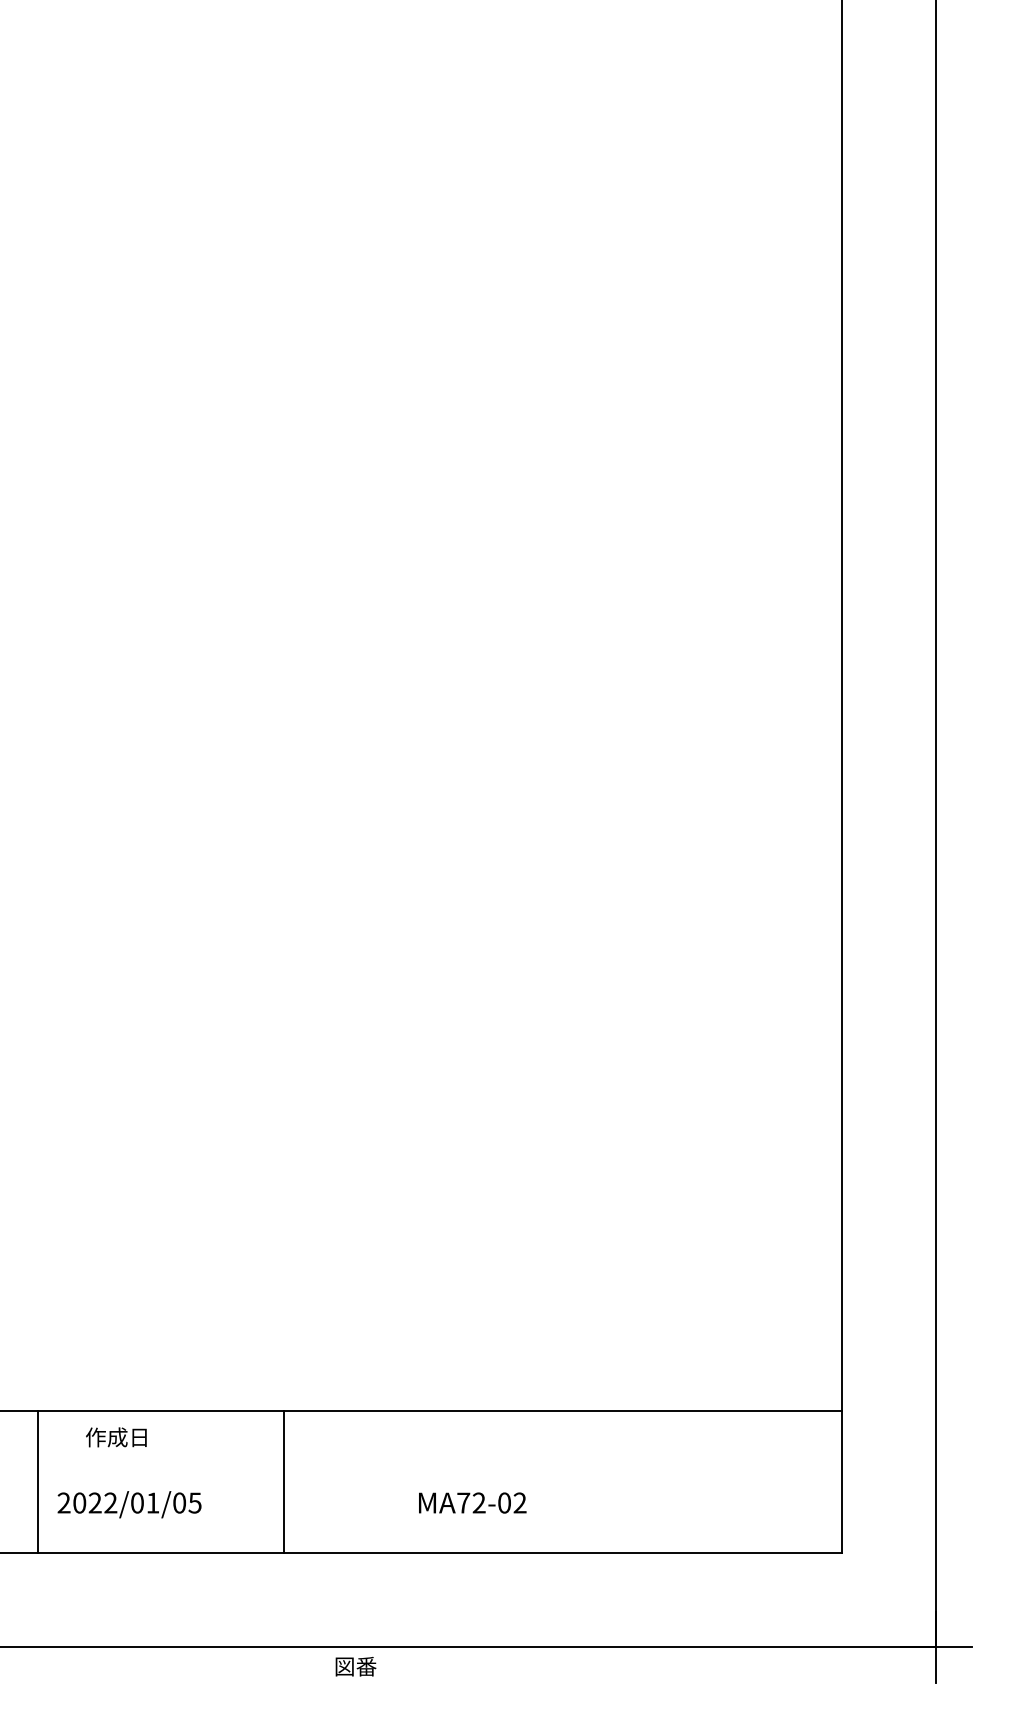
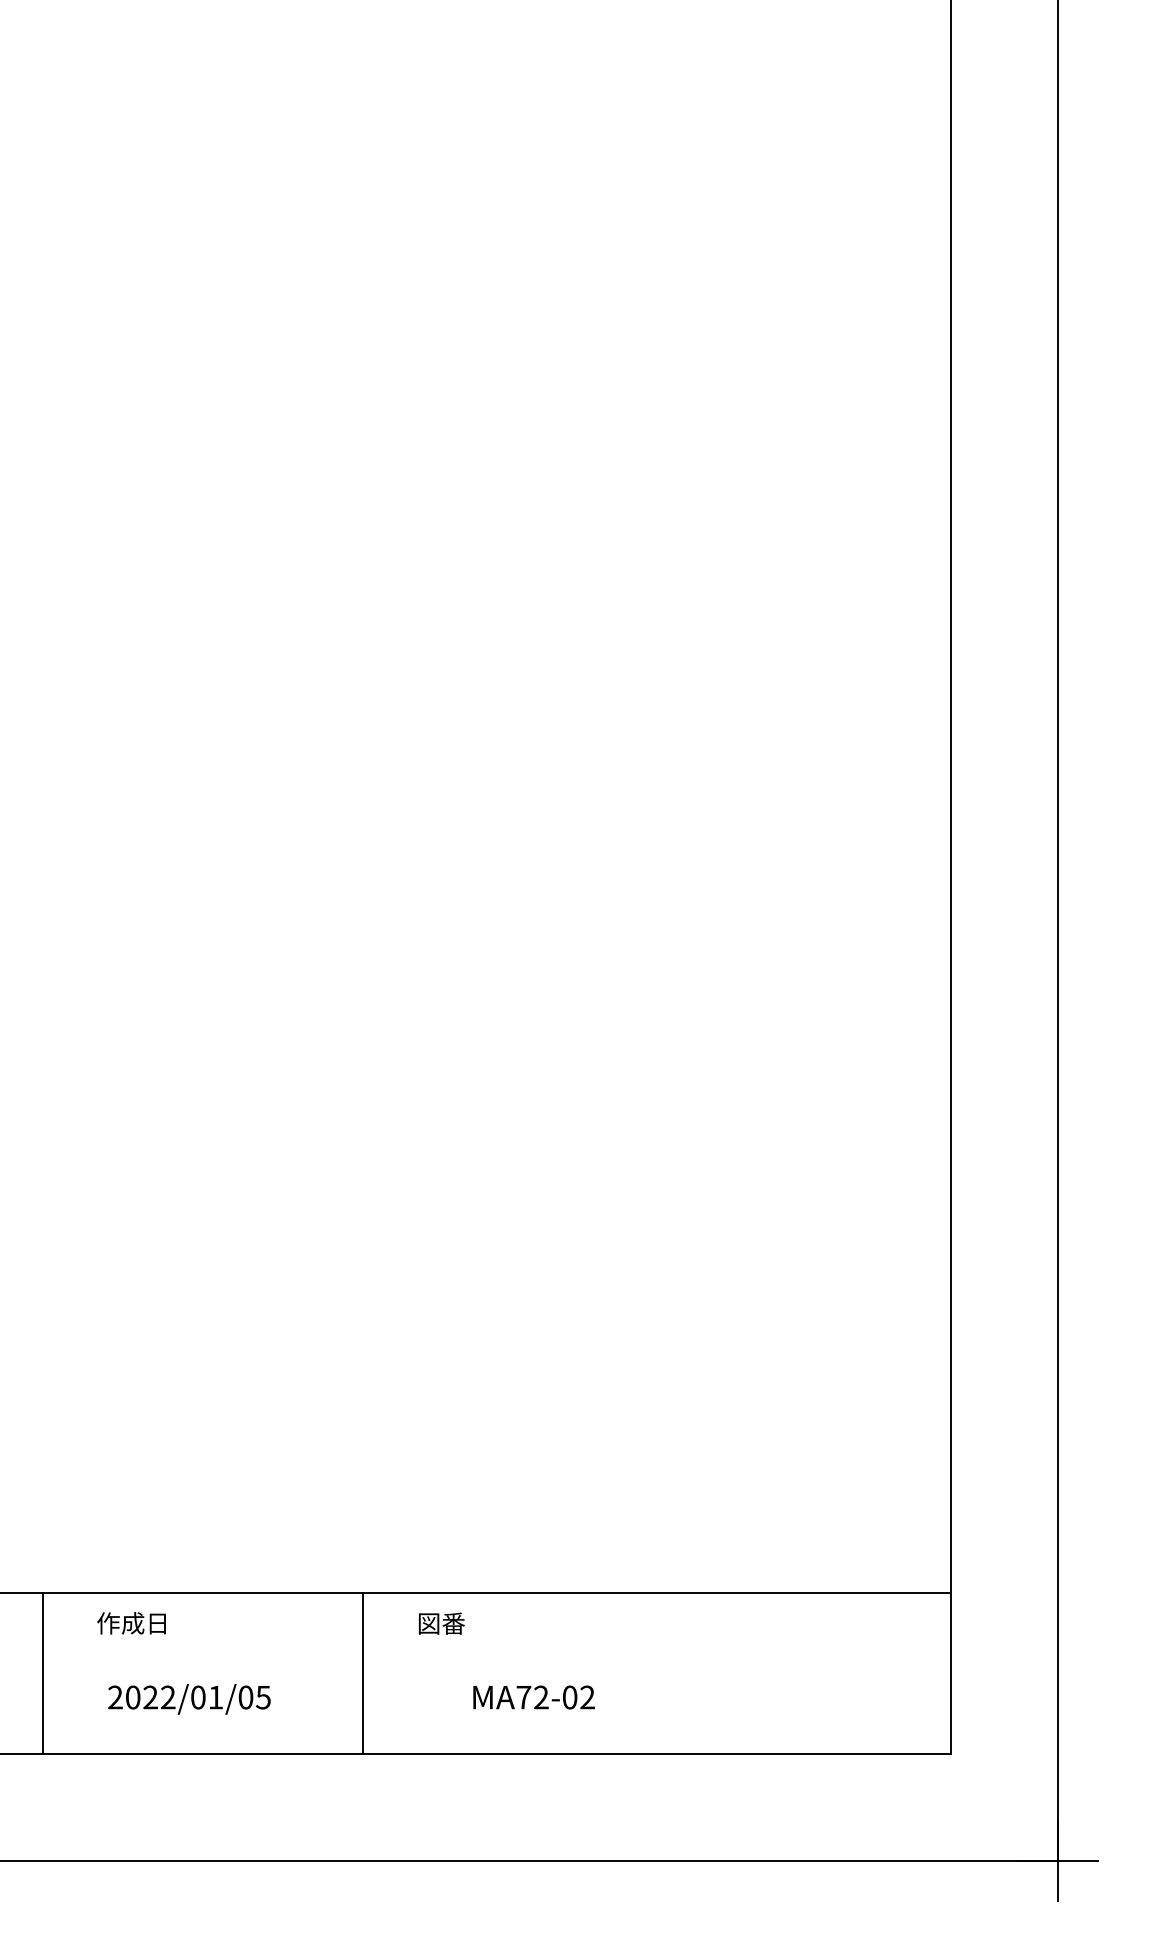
line: (284, 1481) -> (363, 1673), moved
text: (129, 1504) -> (189, 1699), moved
text: (355, 1666) -> (441, 1623), moved

